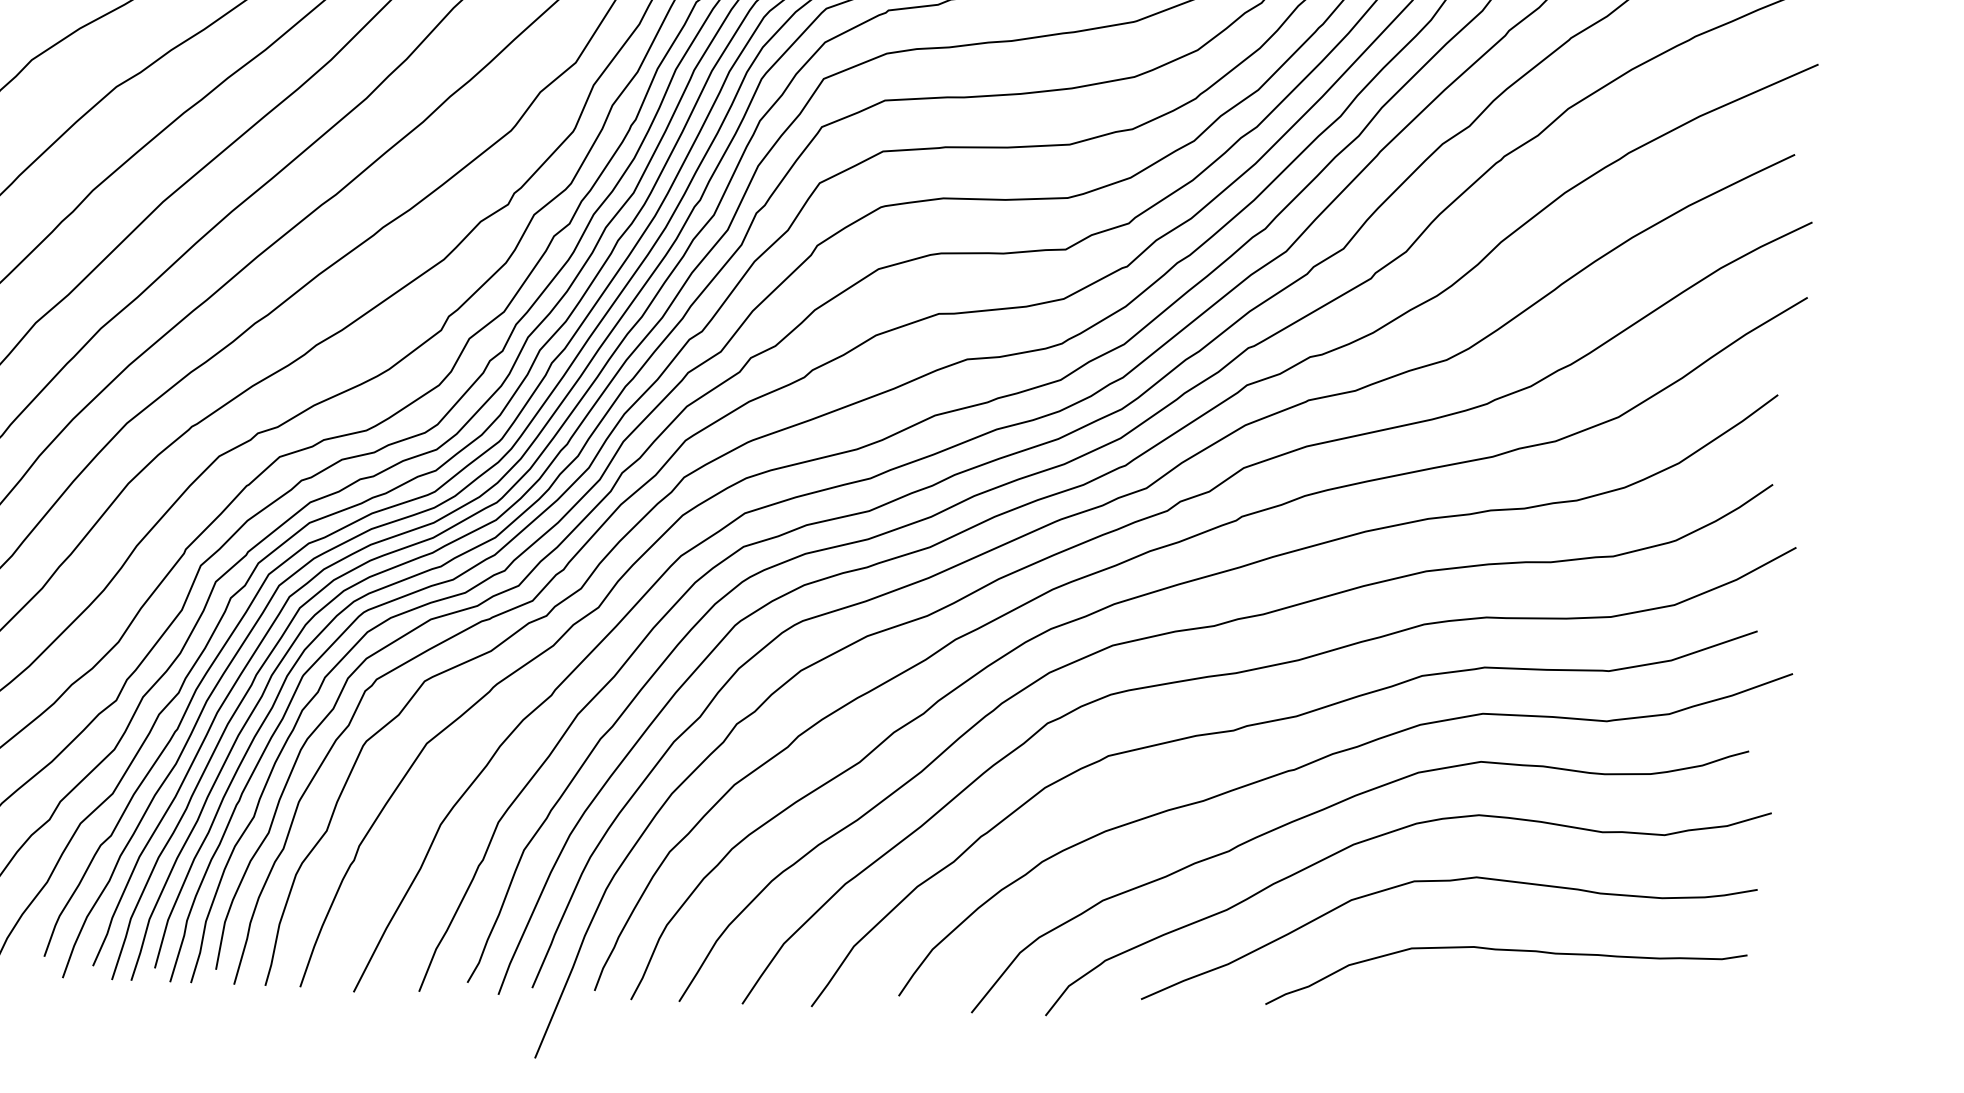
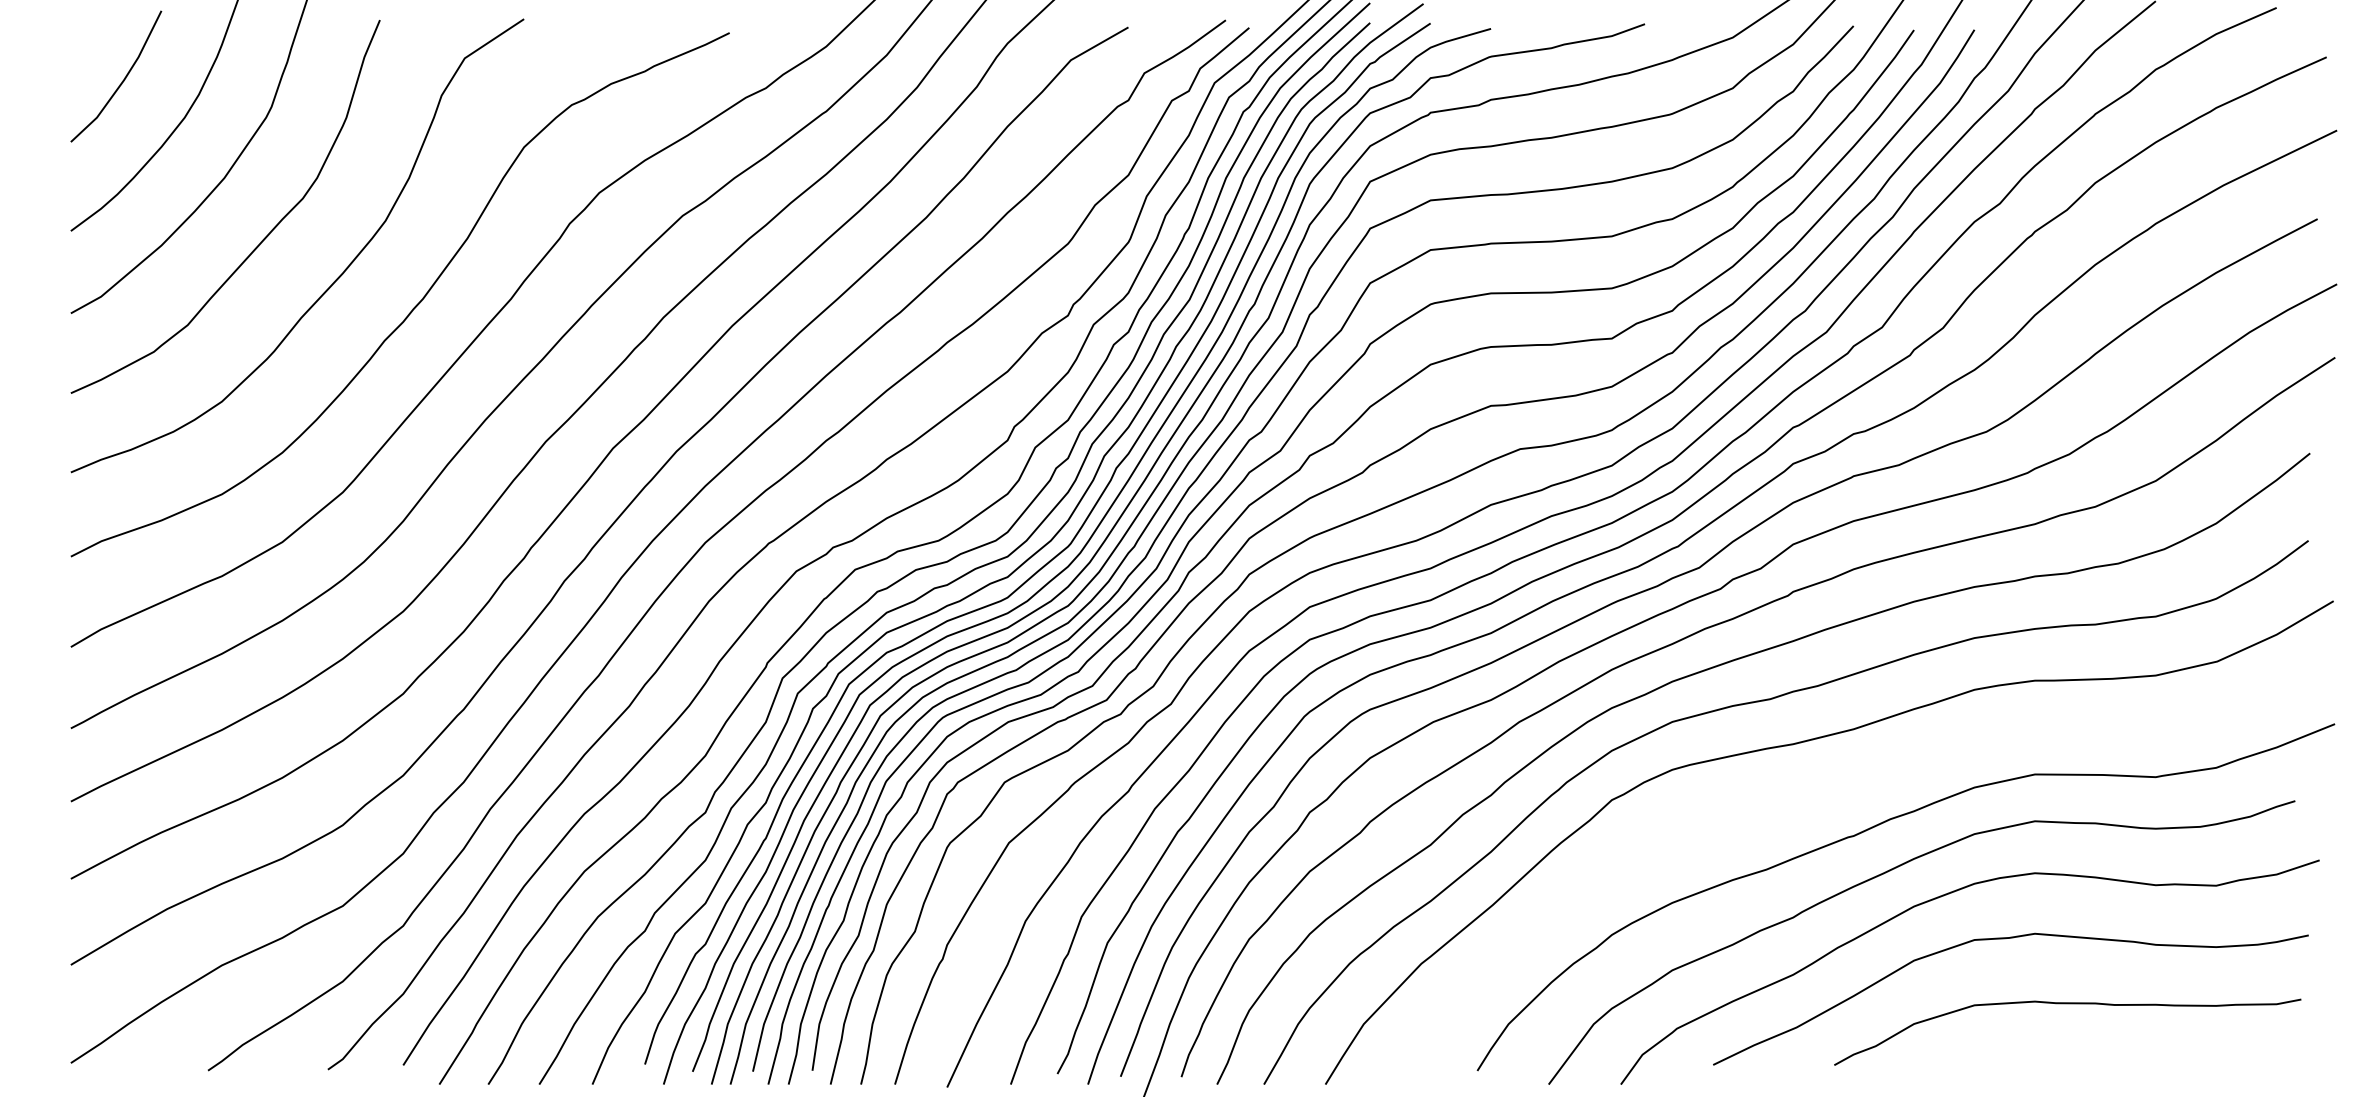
curve: (1269, 723) -> (1827, 791), removed

